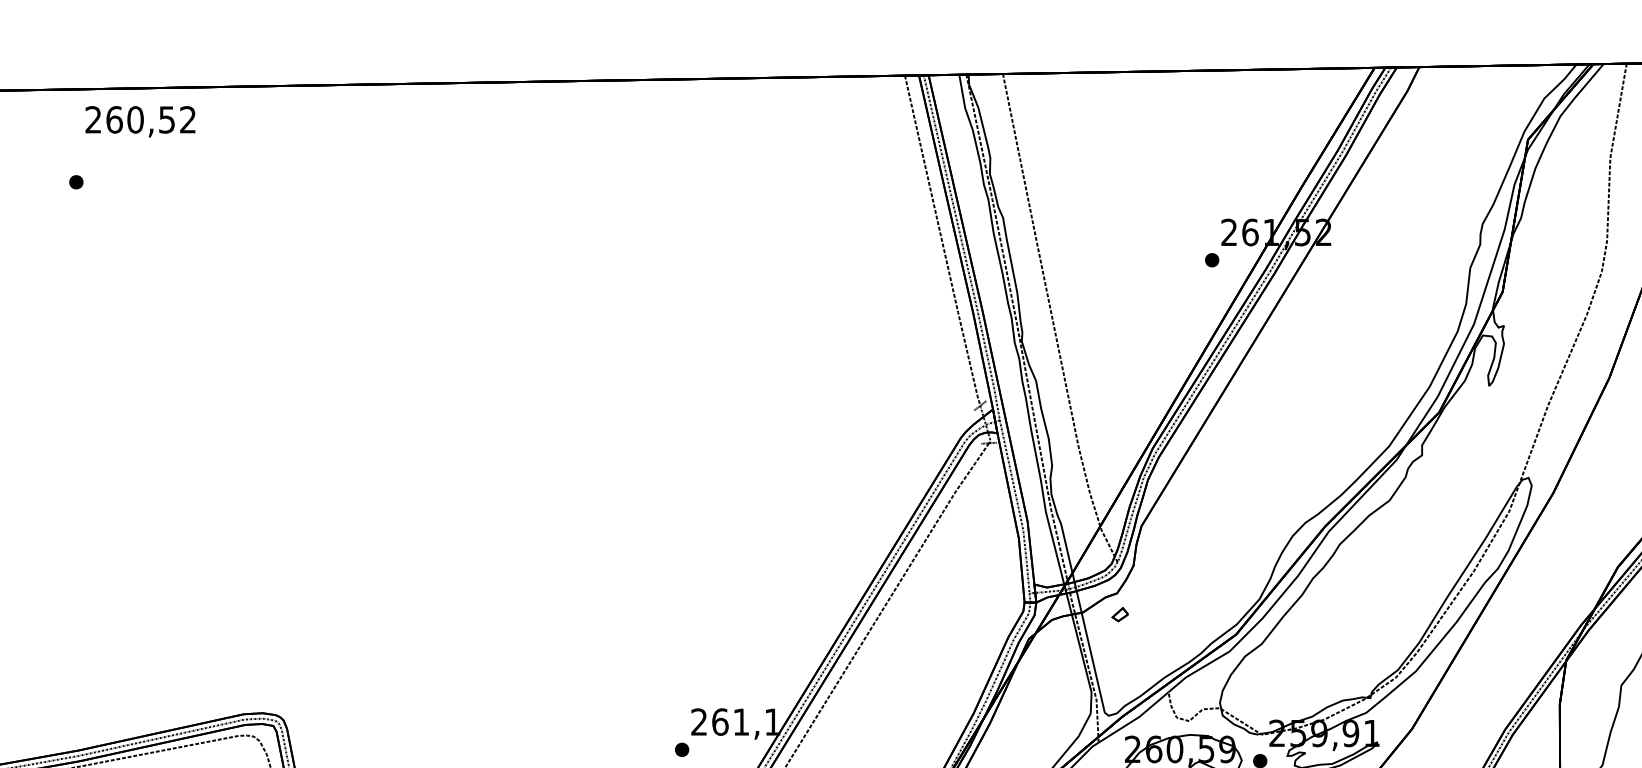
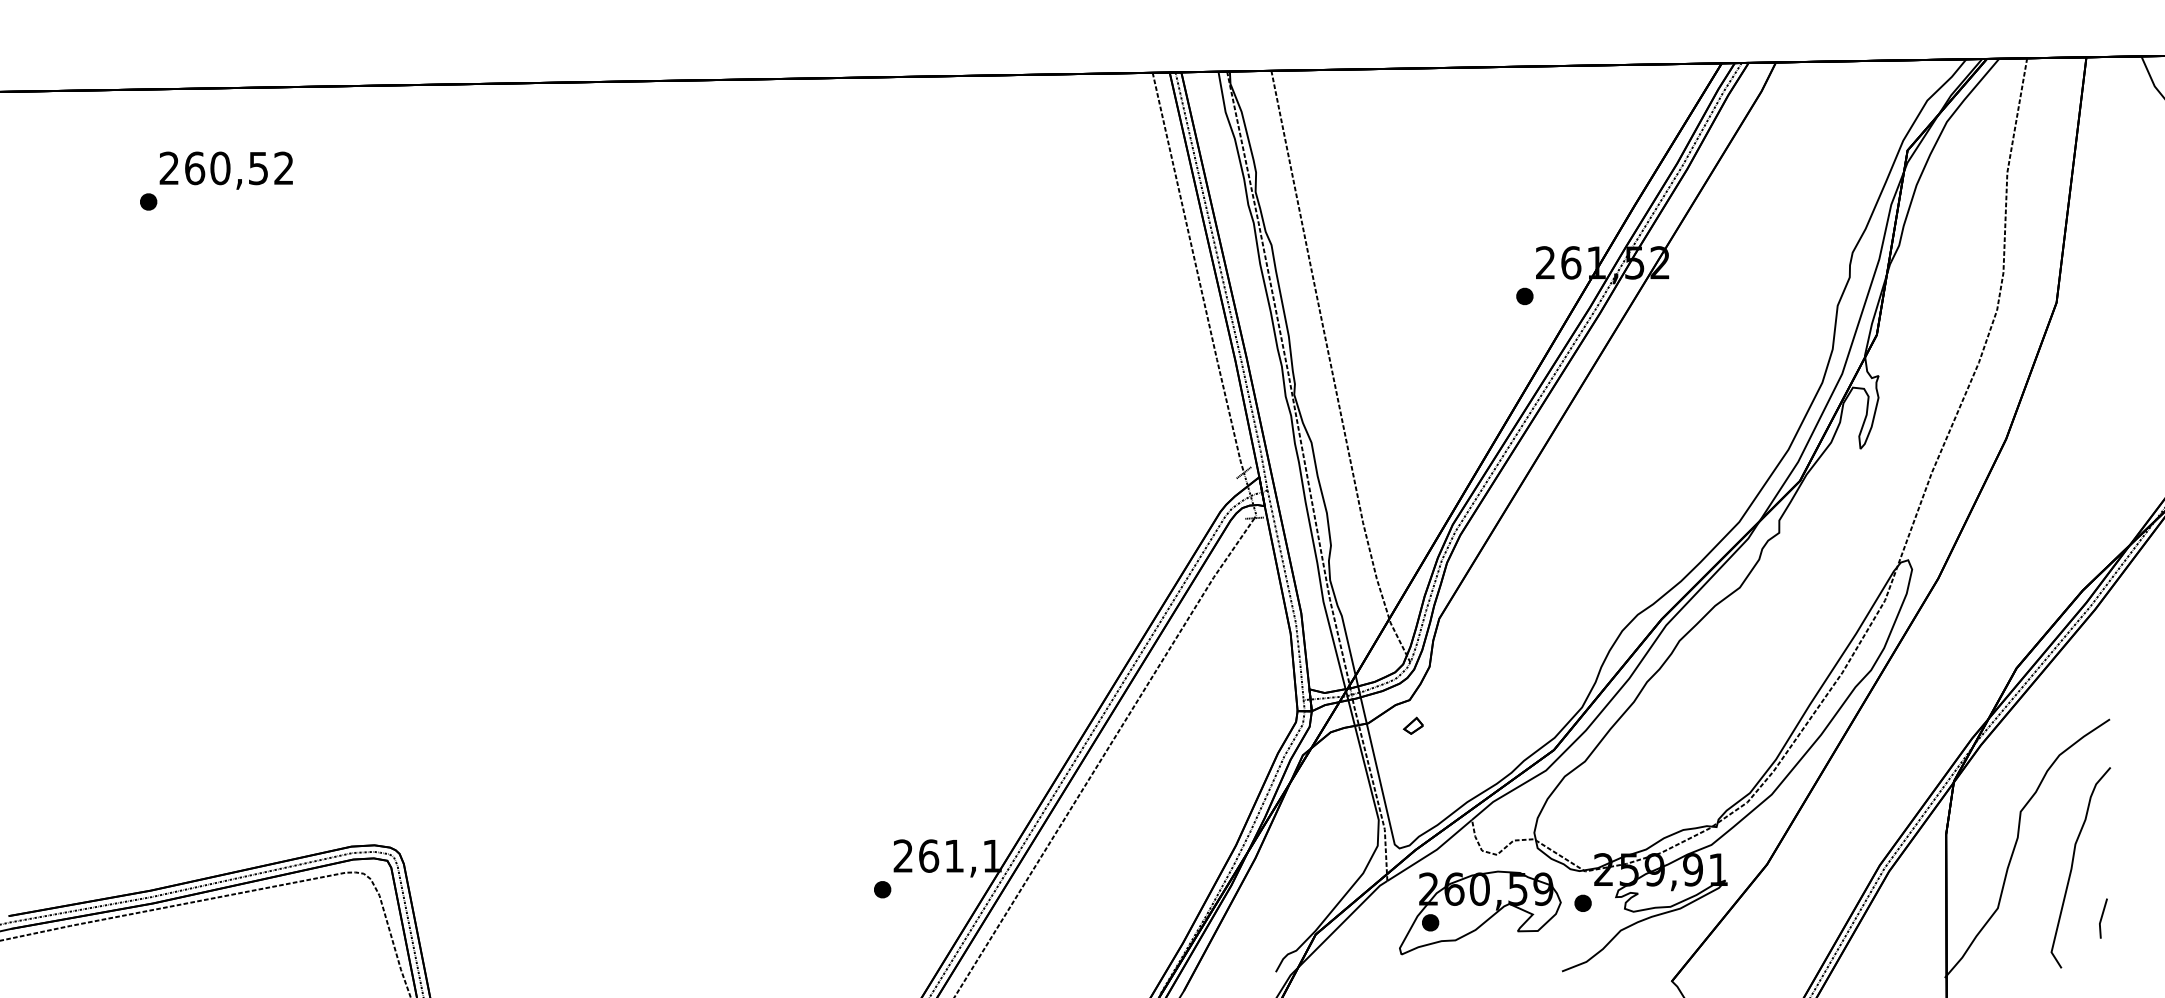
text: (139, 121) -> (225, 170), moved

